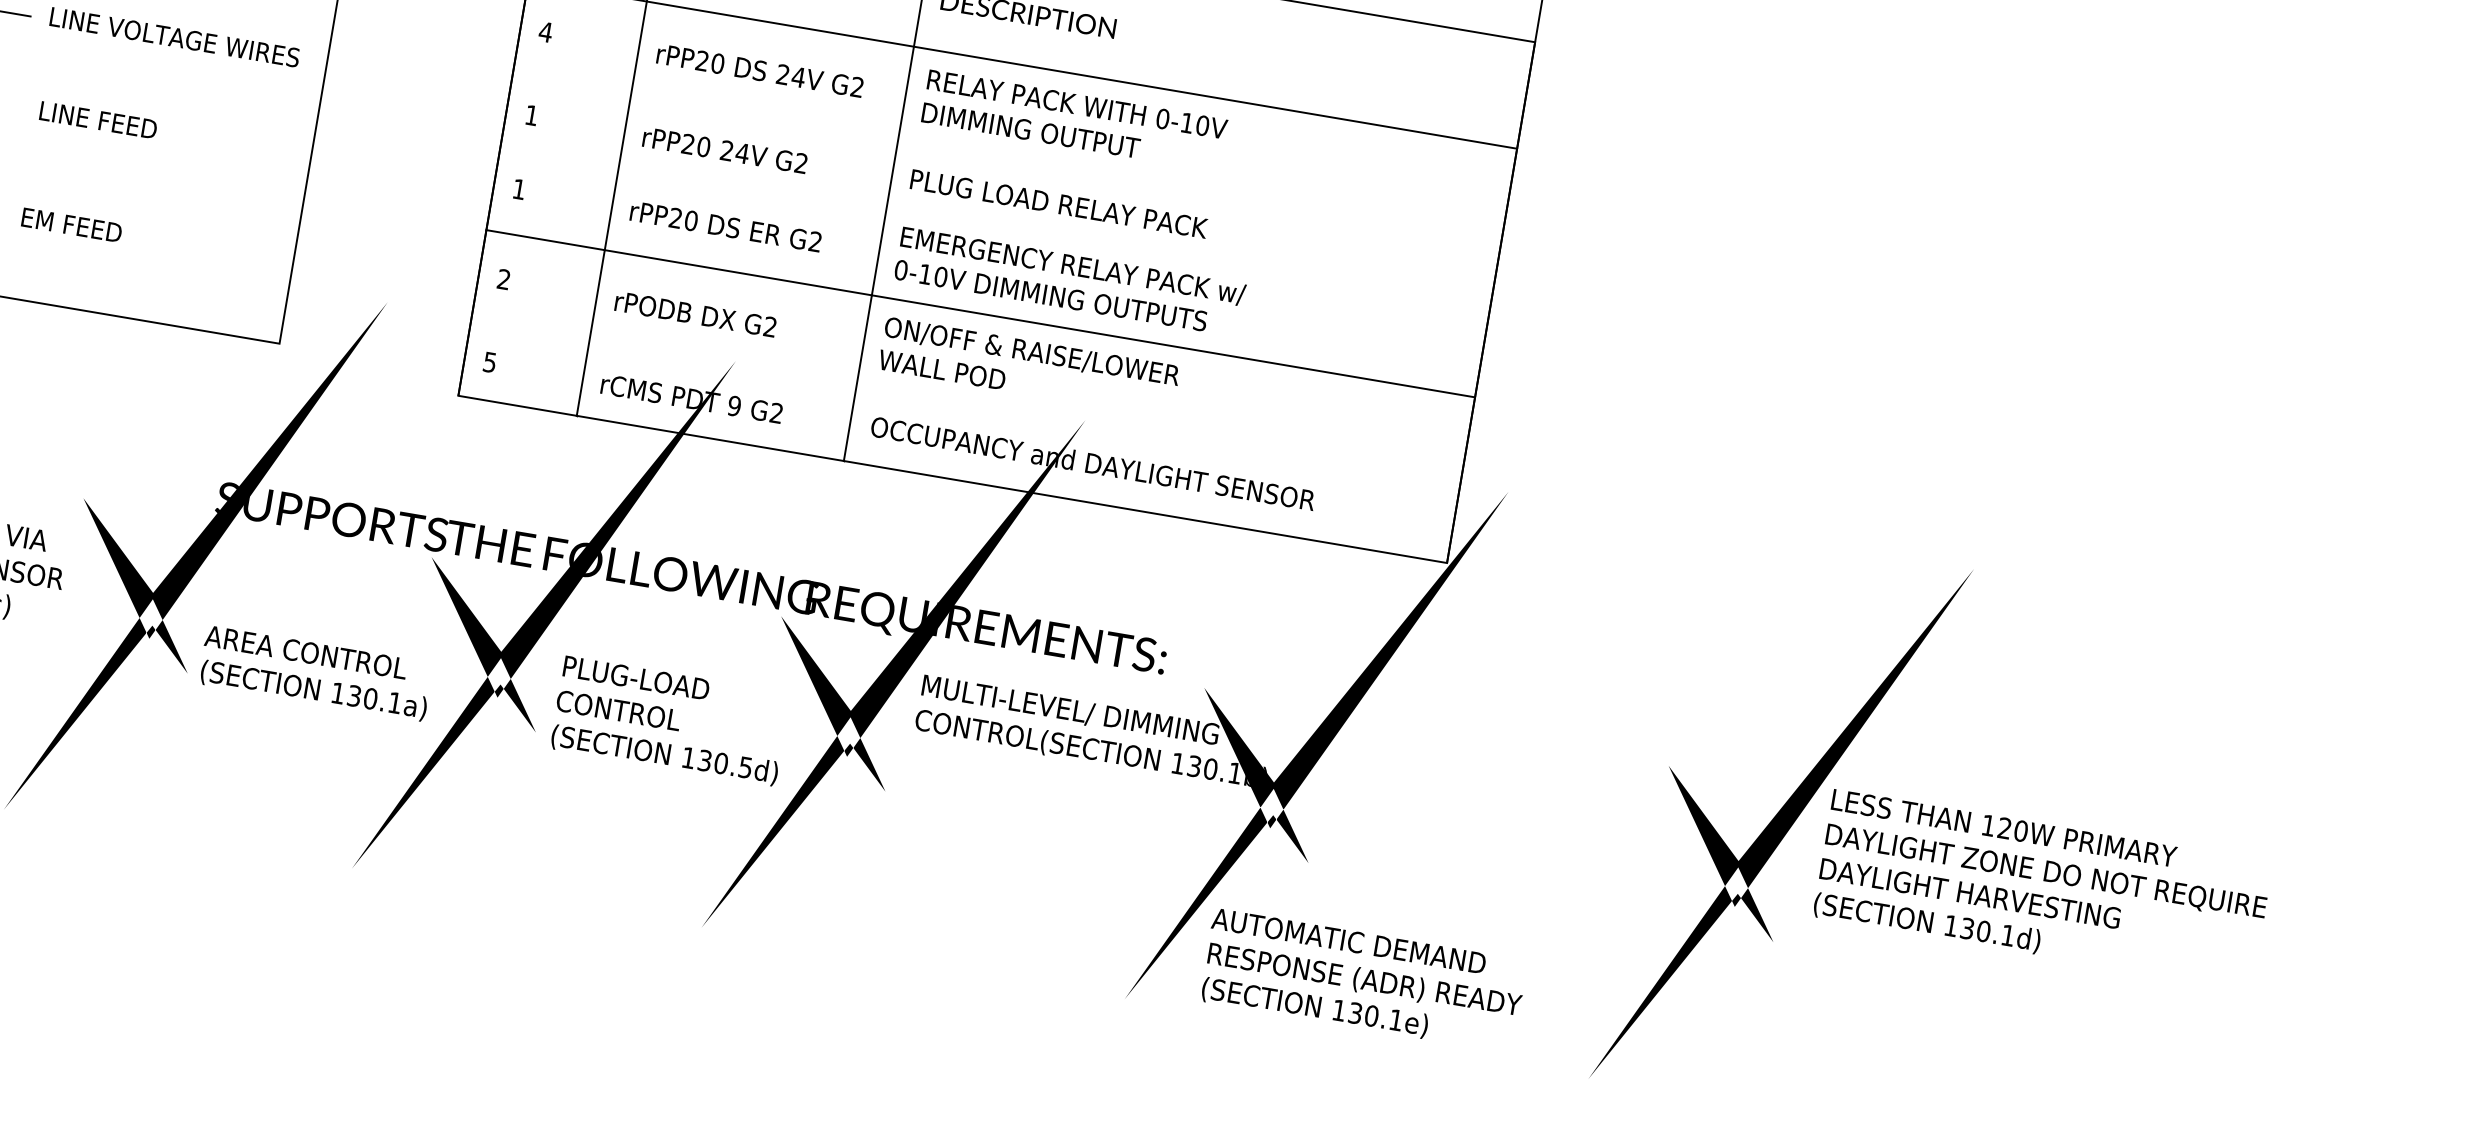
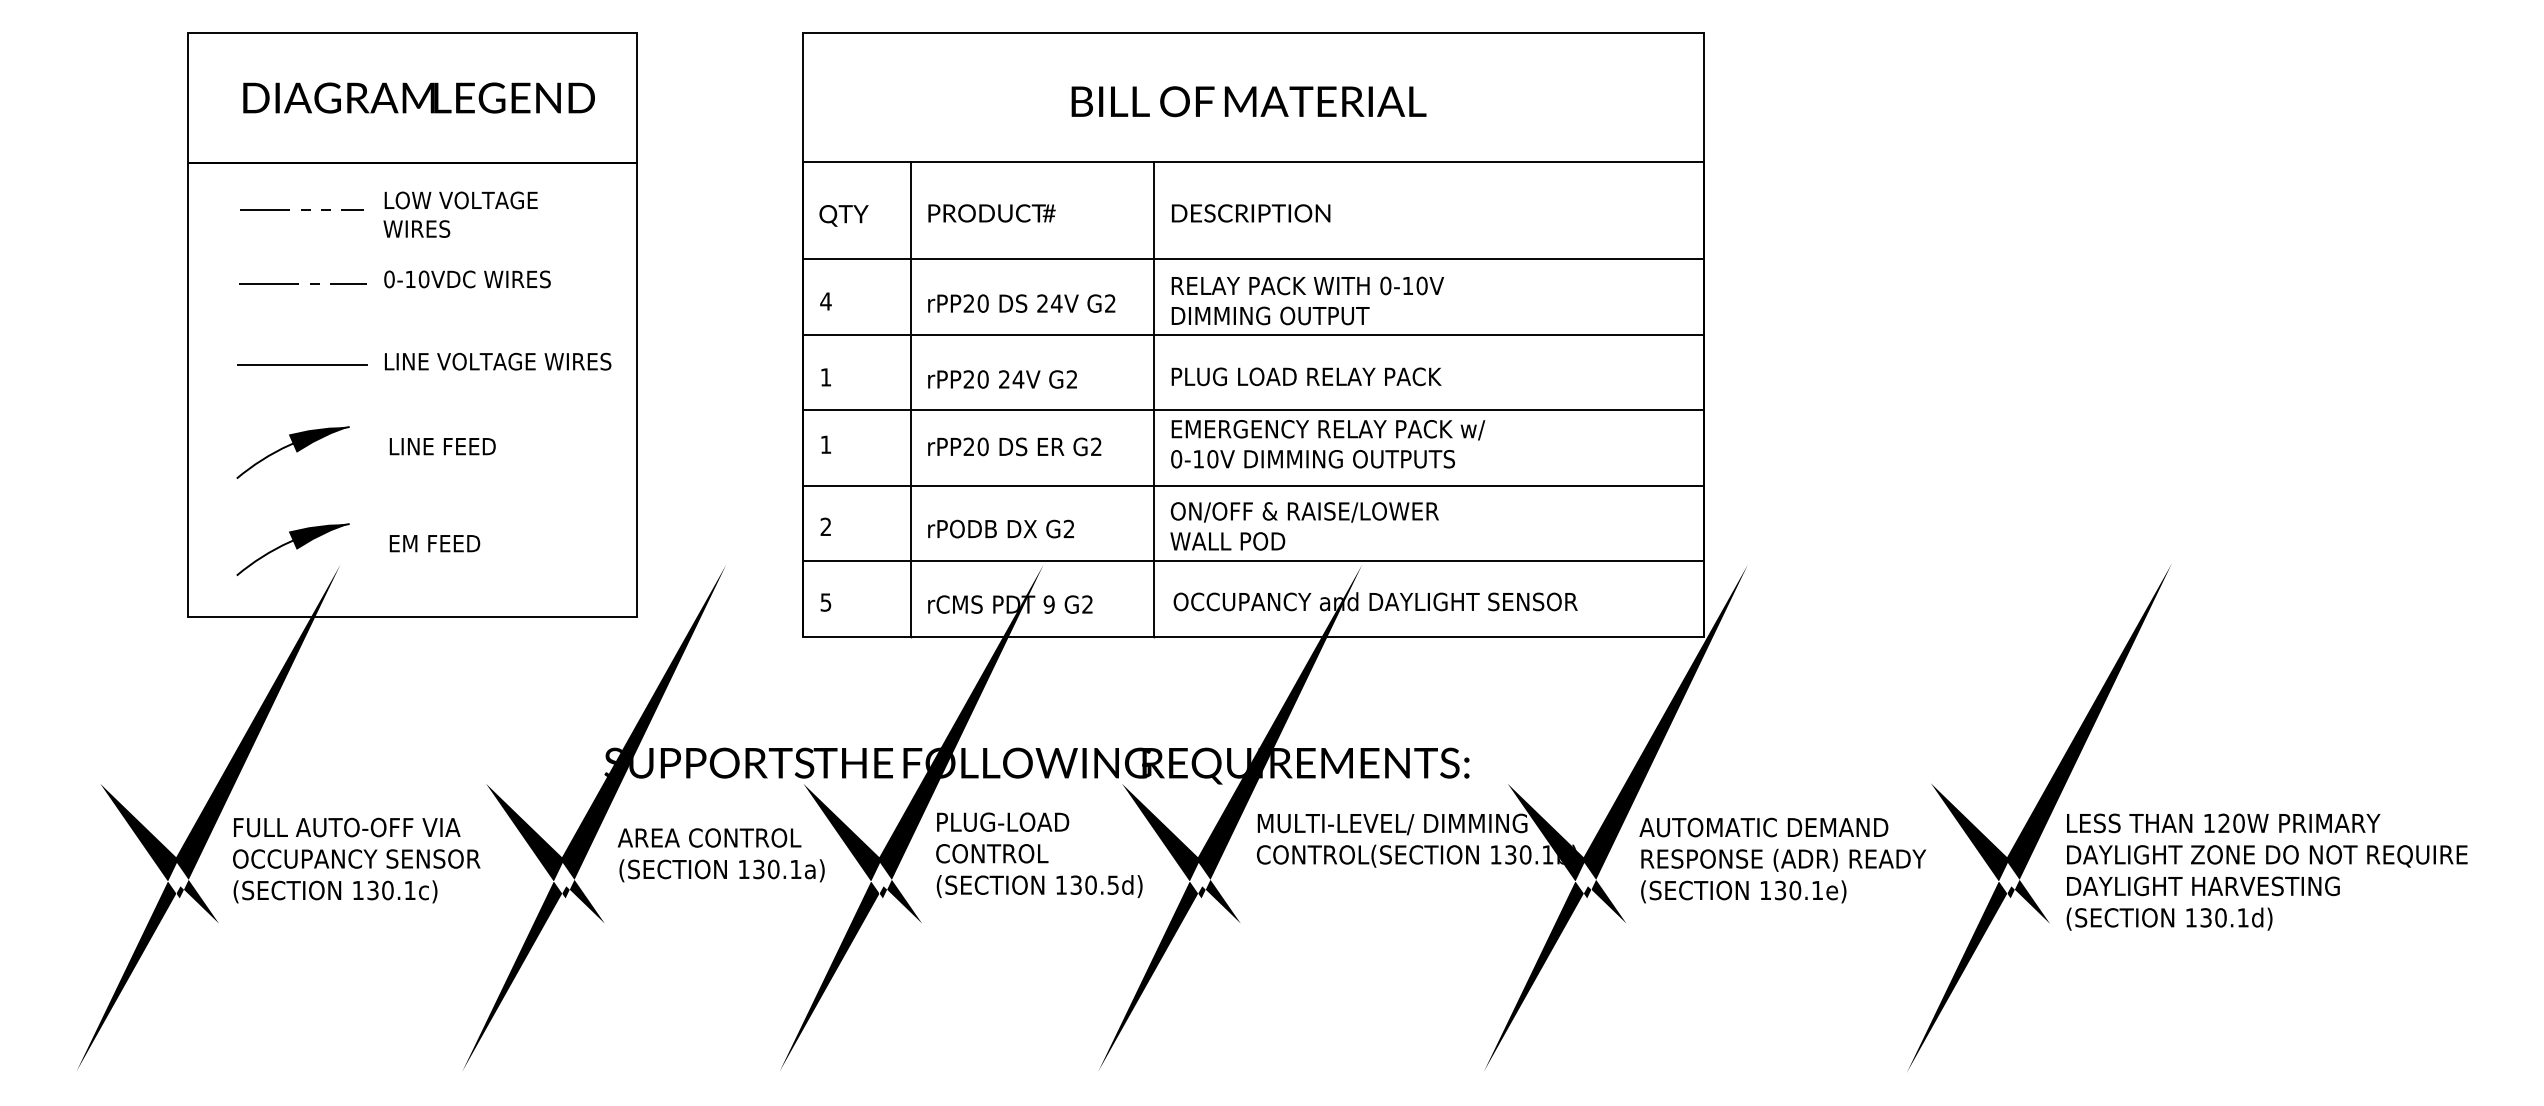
line: (1008, 147) -> (1253, 334), added
line: (994, 231) -> (1253, 410), added
line: (966, 396) -> (1253, 561), added
text: (314, 673) -> (720, 855), moved
text: (670, 720) -> (1039, 854), moved
text: (2042, 889) -> (2266, 871), moved
text: (1363, 980) -> (1782, 860), moved

